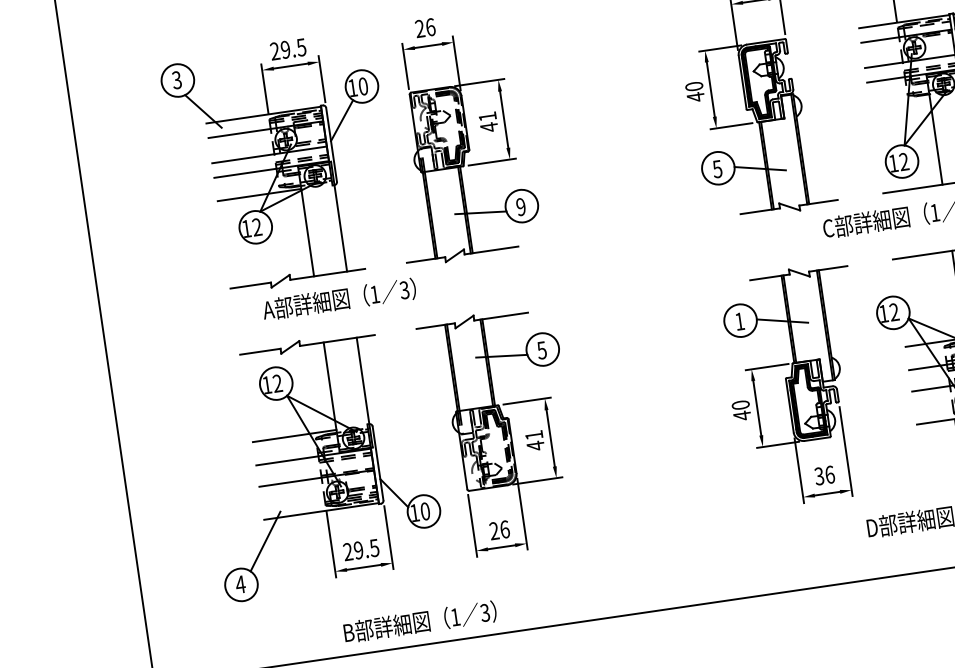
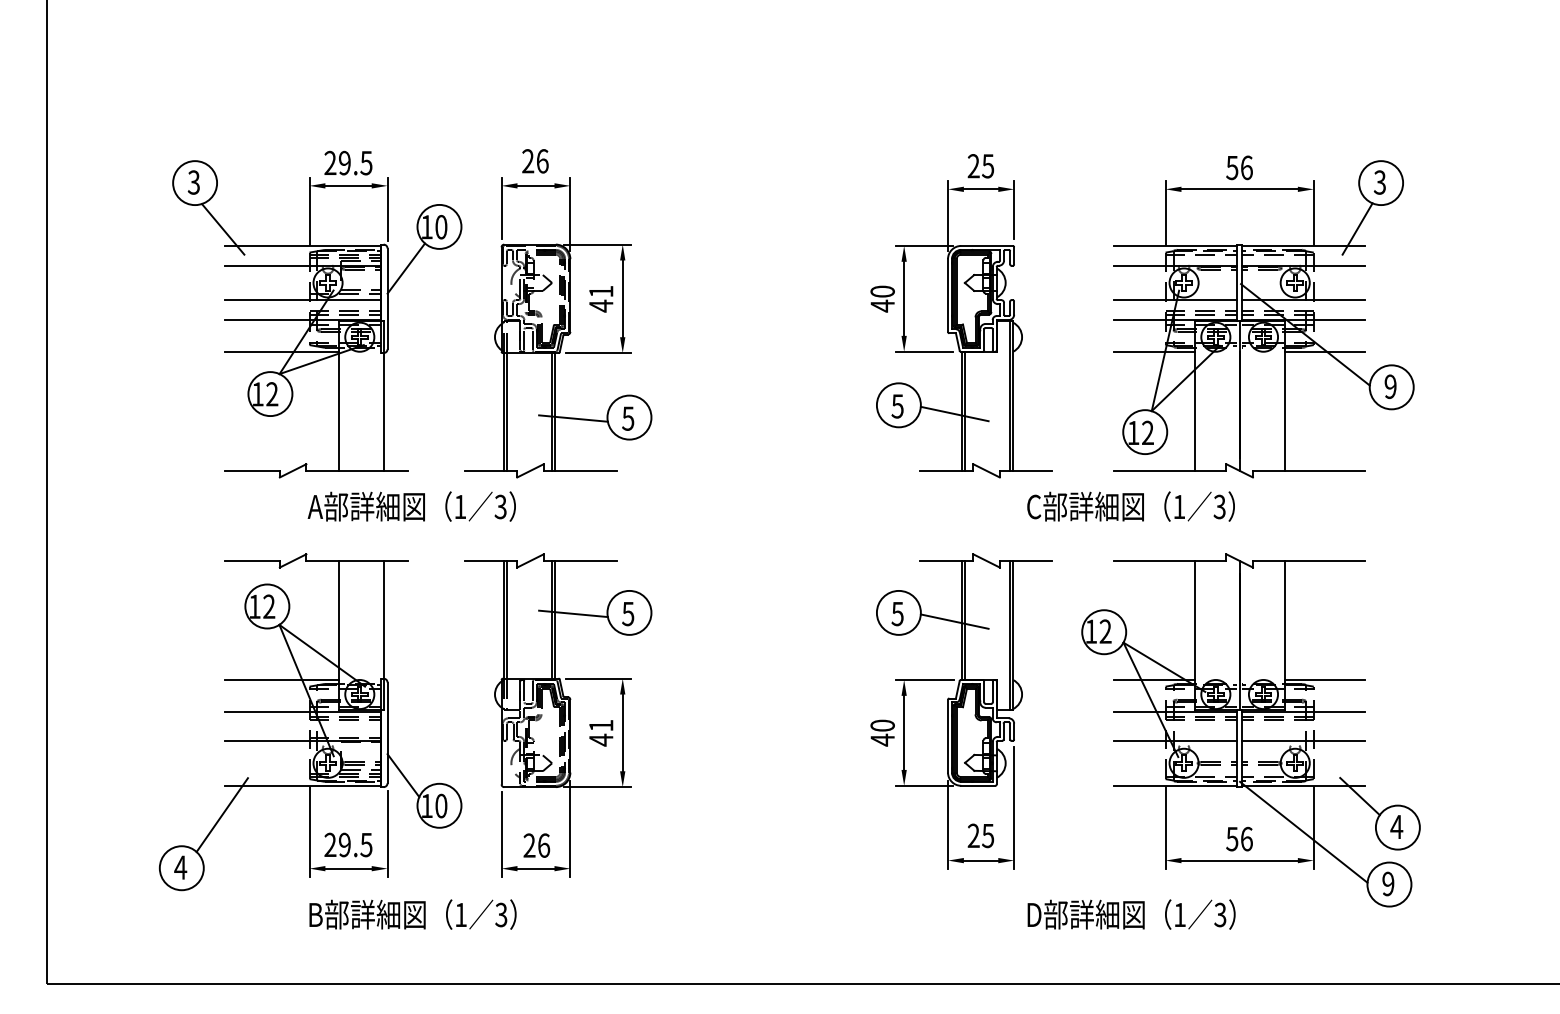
line: (899, 101) -> (1153, 351), added
text: (521, 206) -> (628, 418), 9 -> 5
text: (339, 299) -> (411, 506), moved
text: (739, 321) -> (897, 614), 1 -> 5
text: (824, 475) -> (980, 835), 36 -> 25
text: (419, 622) -> (412, 914), moved

